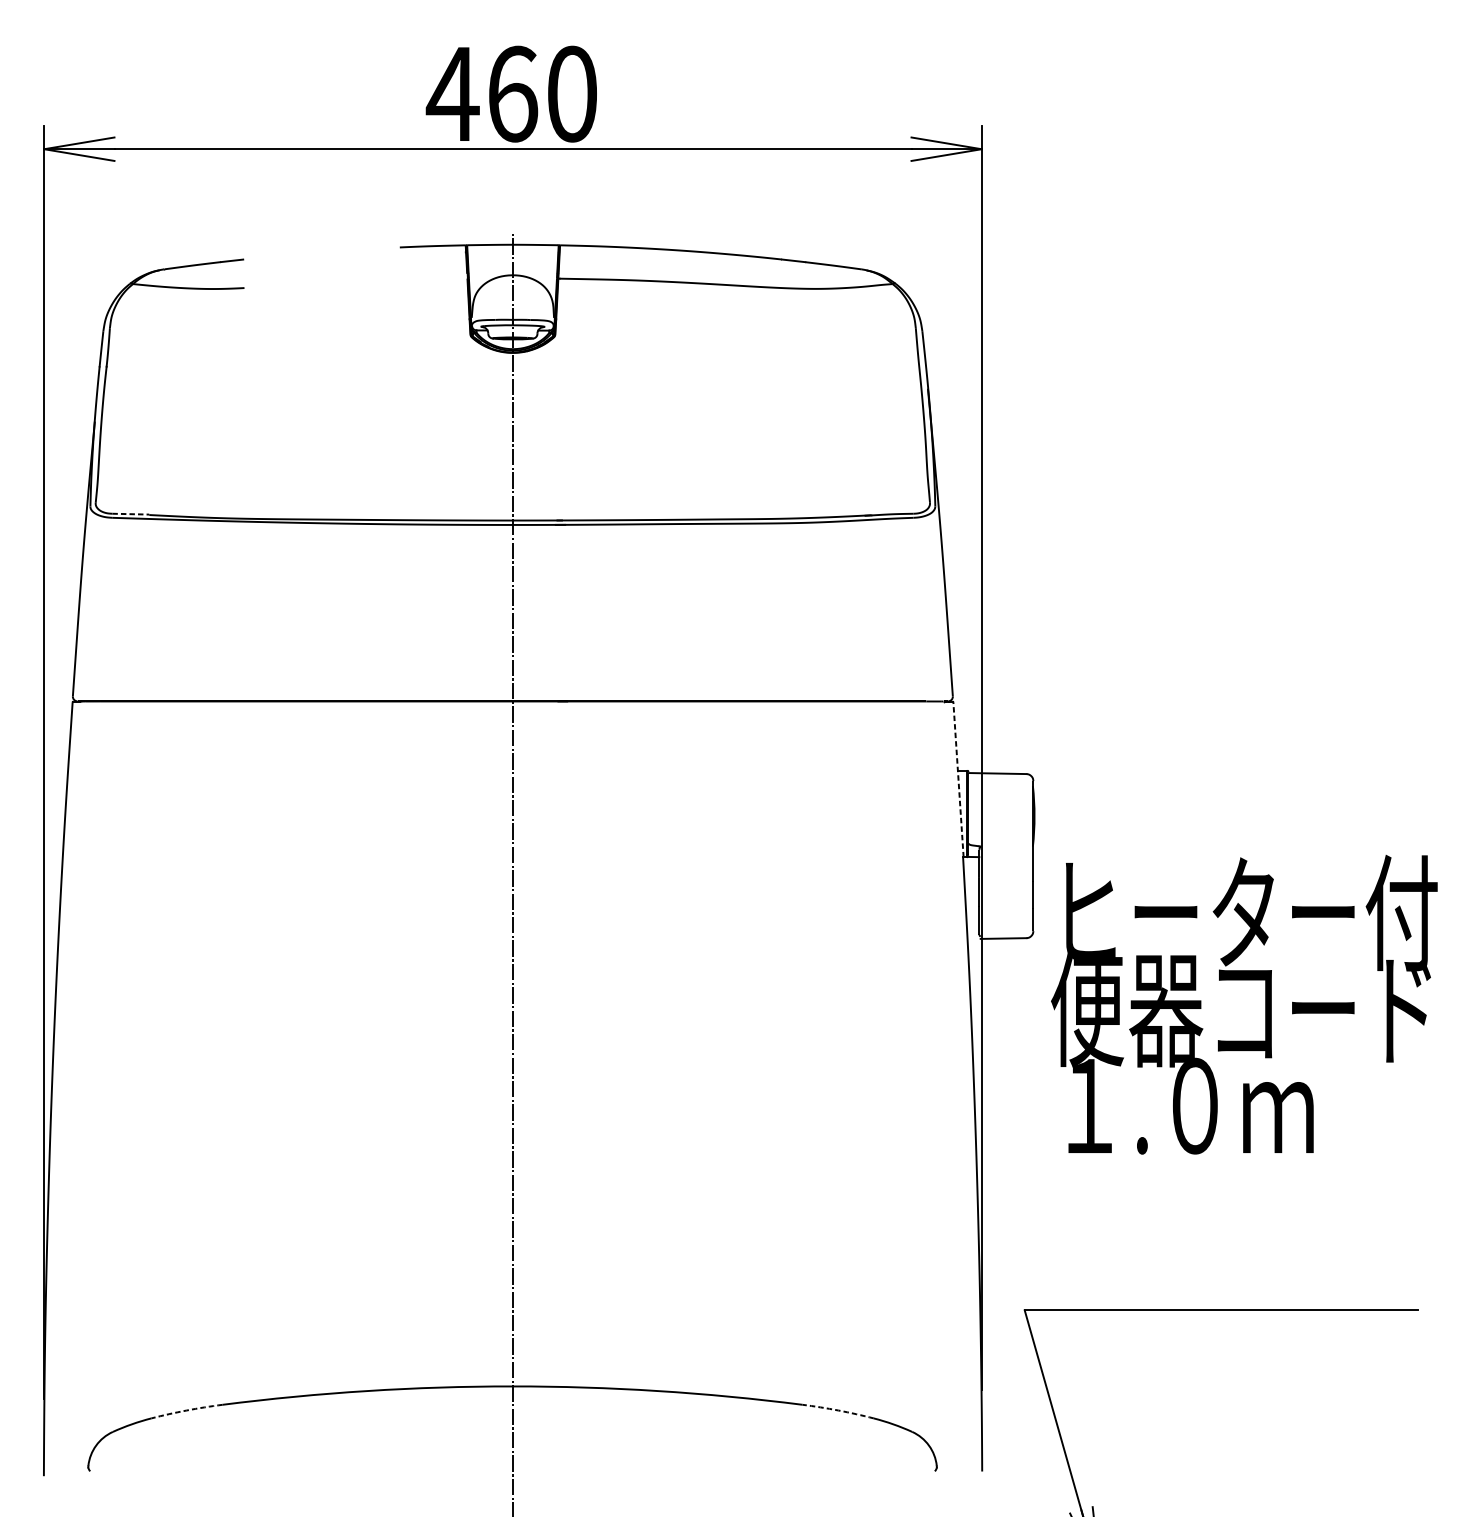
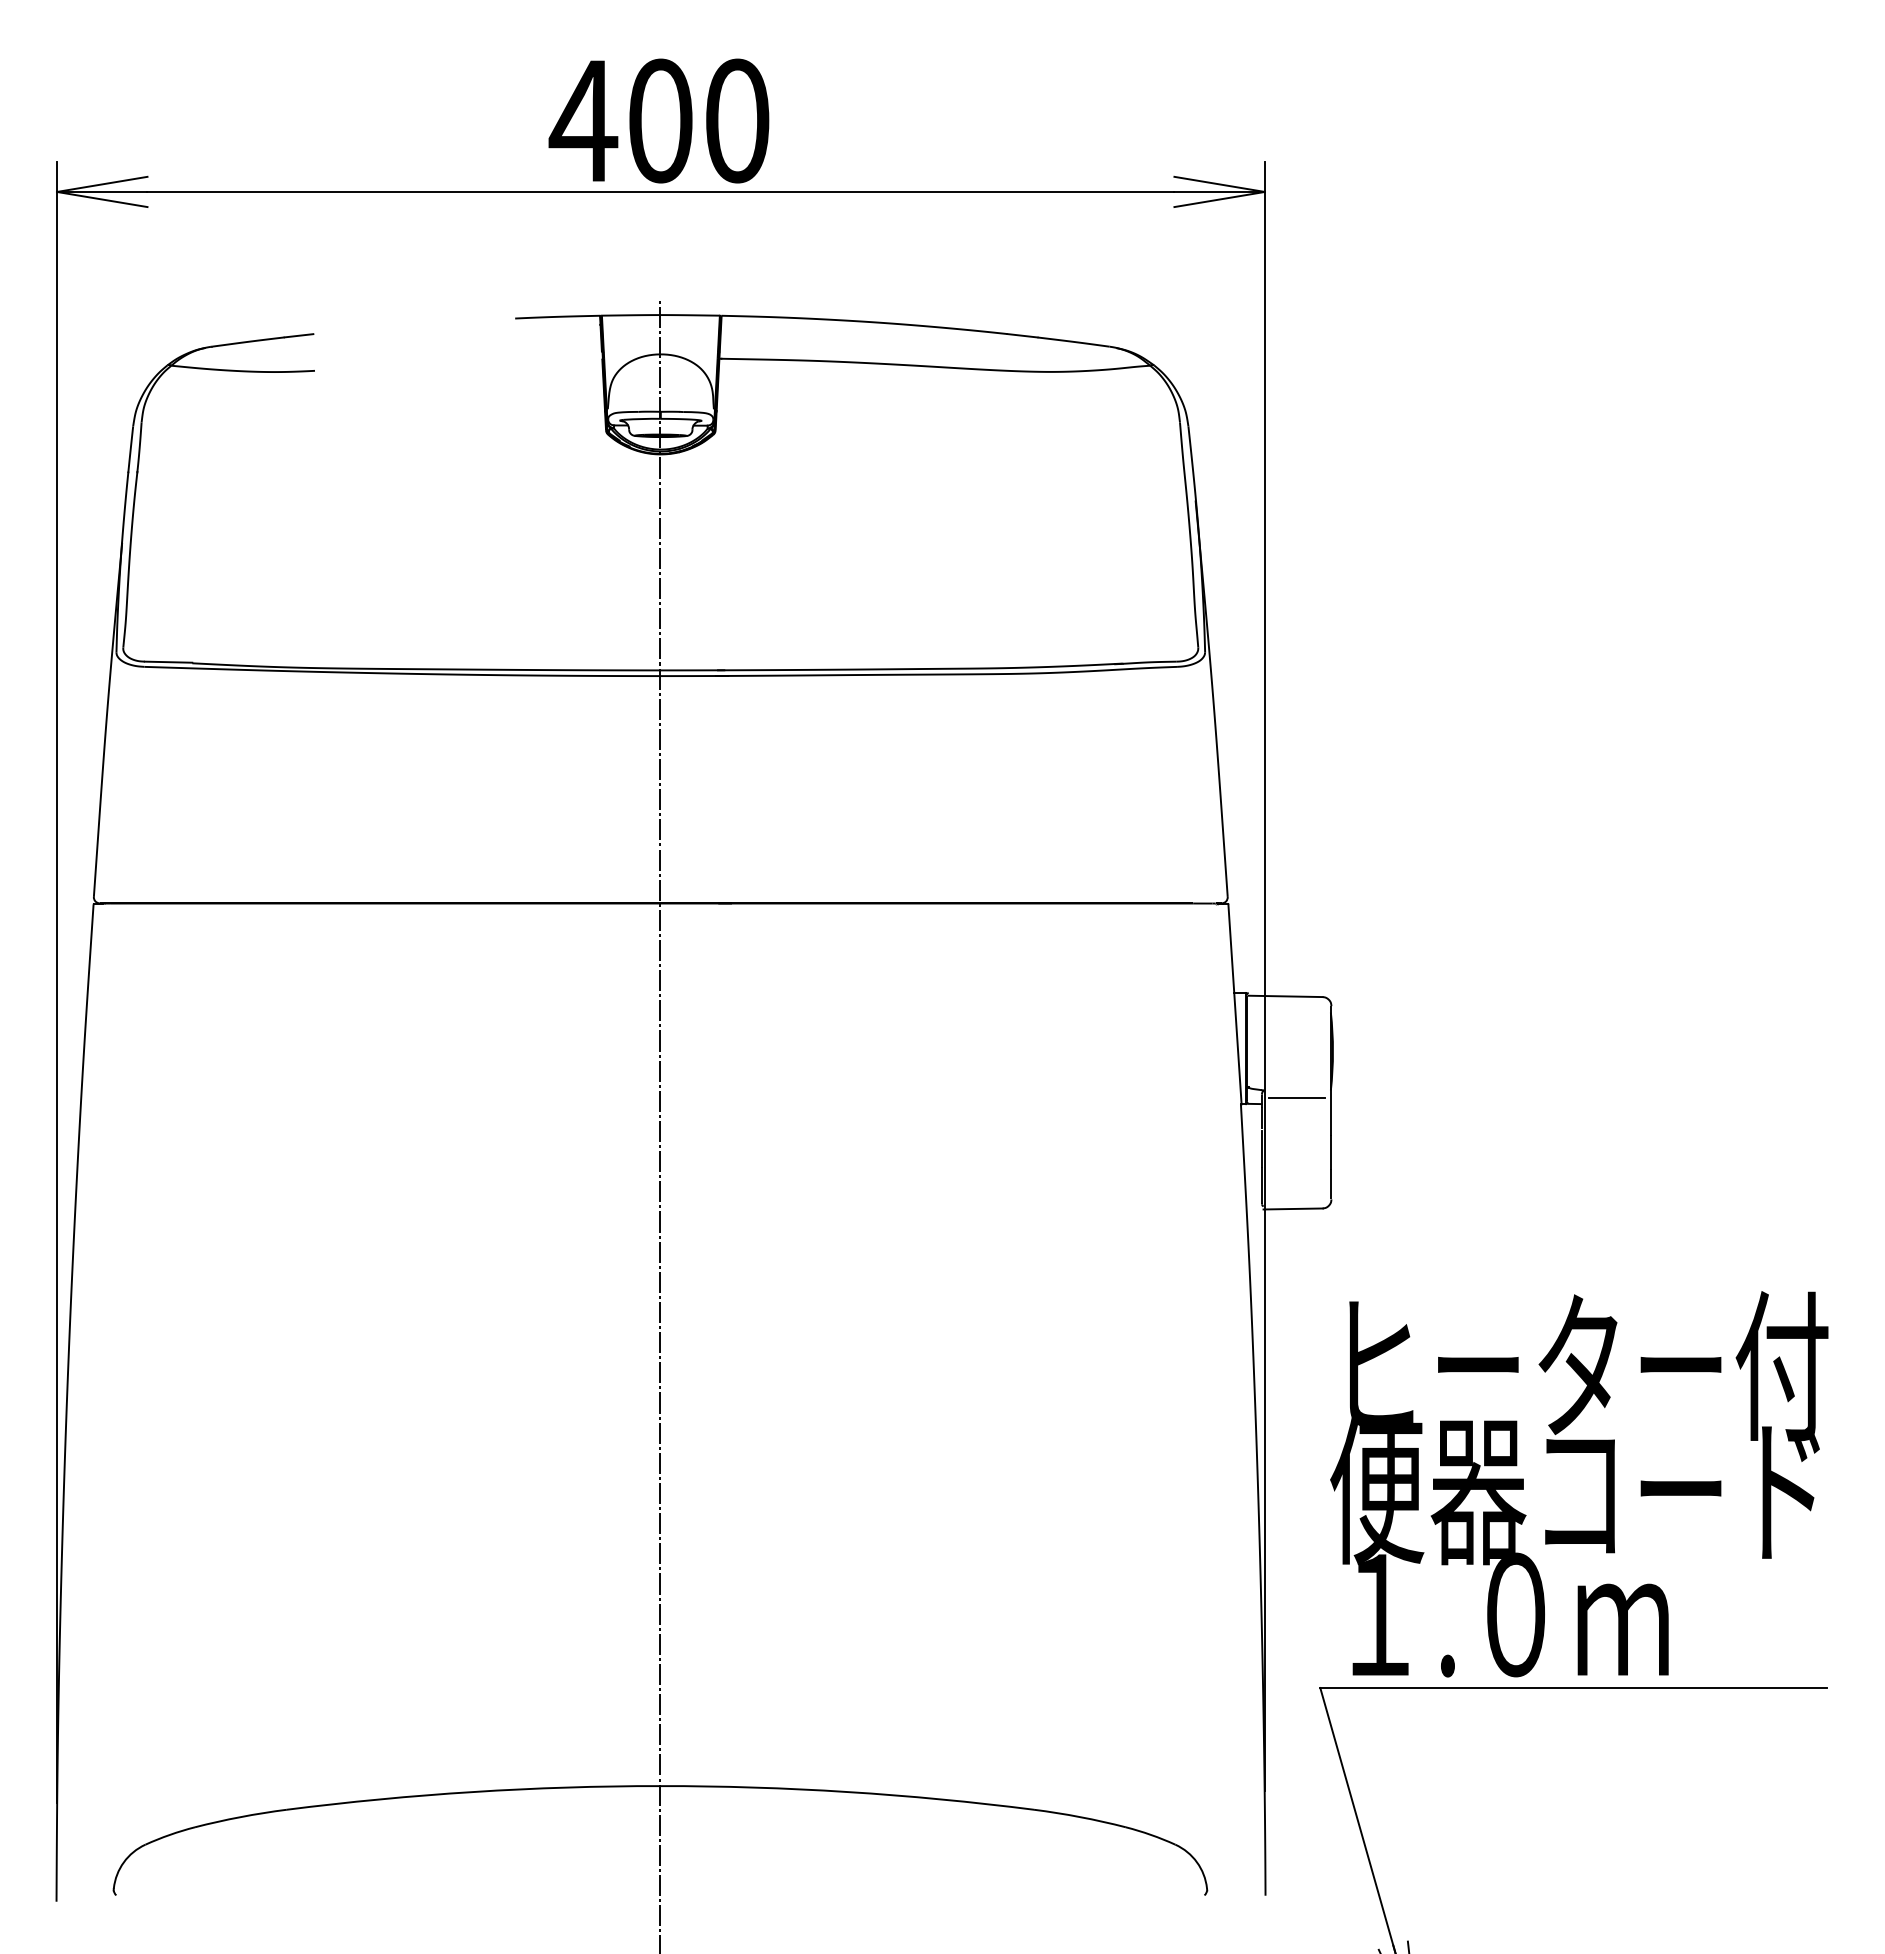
text: (513, 93) -> (661, 120), 460 -> 400
line: (130, 514) -> (168, 662), dashed -> solid
line: (958, 779) -> (1234, 1004), dashed -> solid
line: (1006, 852) -> (1296, 1098), added
text: (1244, 1004) -> (1579, 1484), moved
arc: (186, 1410) -> (240, 1817), dashed -> solid
arc: (838, 1410) -> (1080, 1817), dashed -> solid

